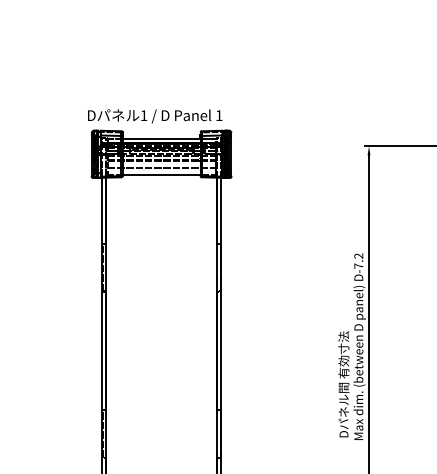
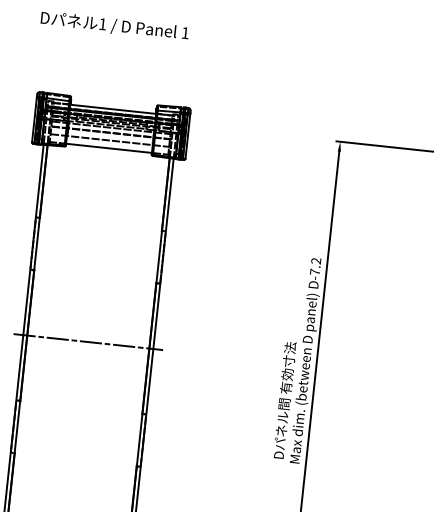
text: (155, 116) -> (115, 26), moved
line: (161, 350) -> (88, 341), added

